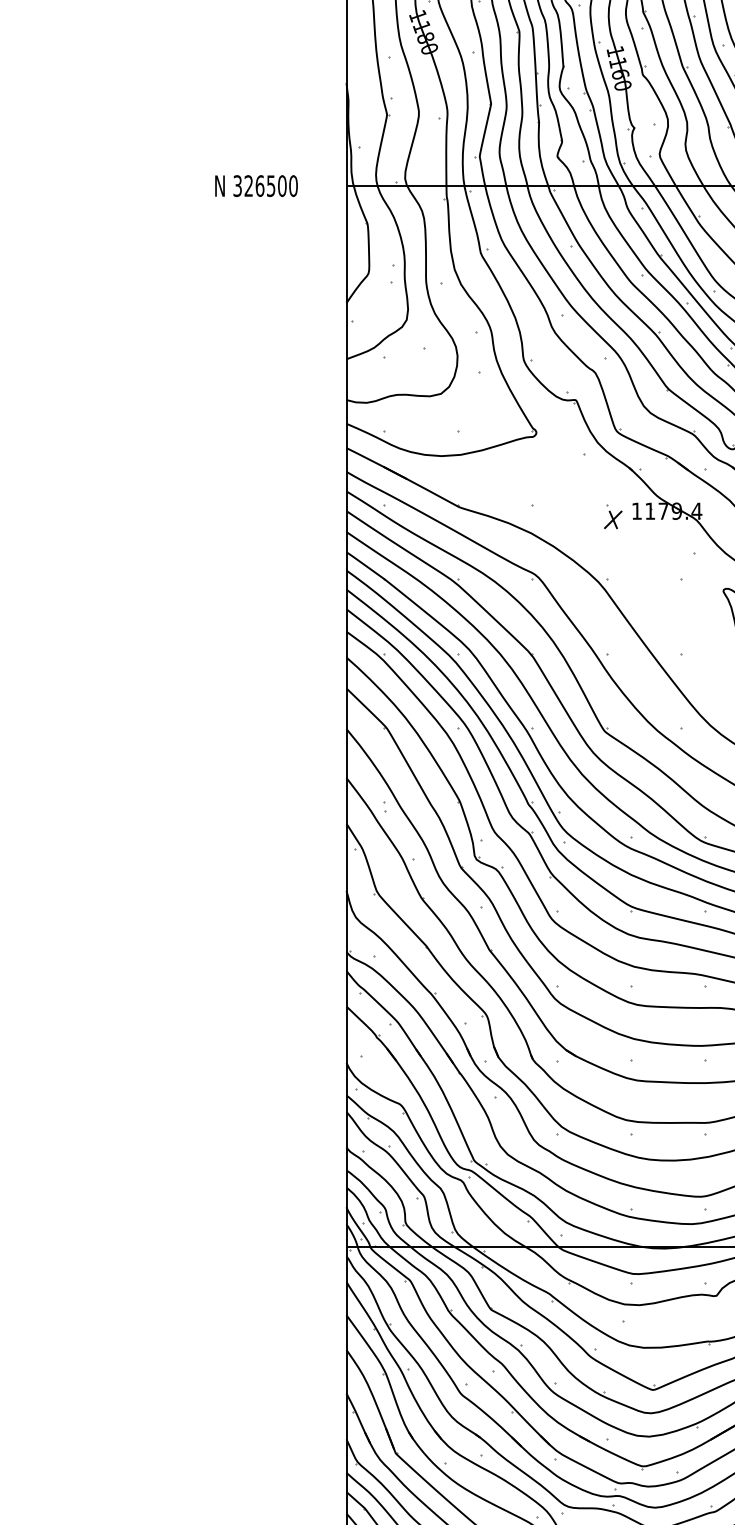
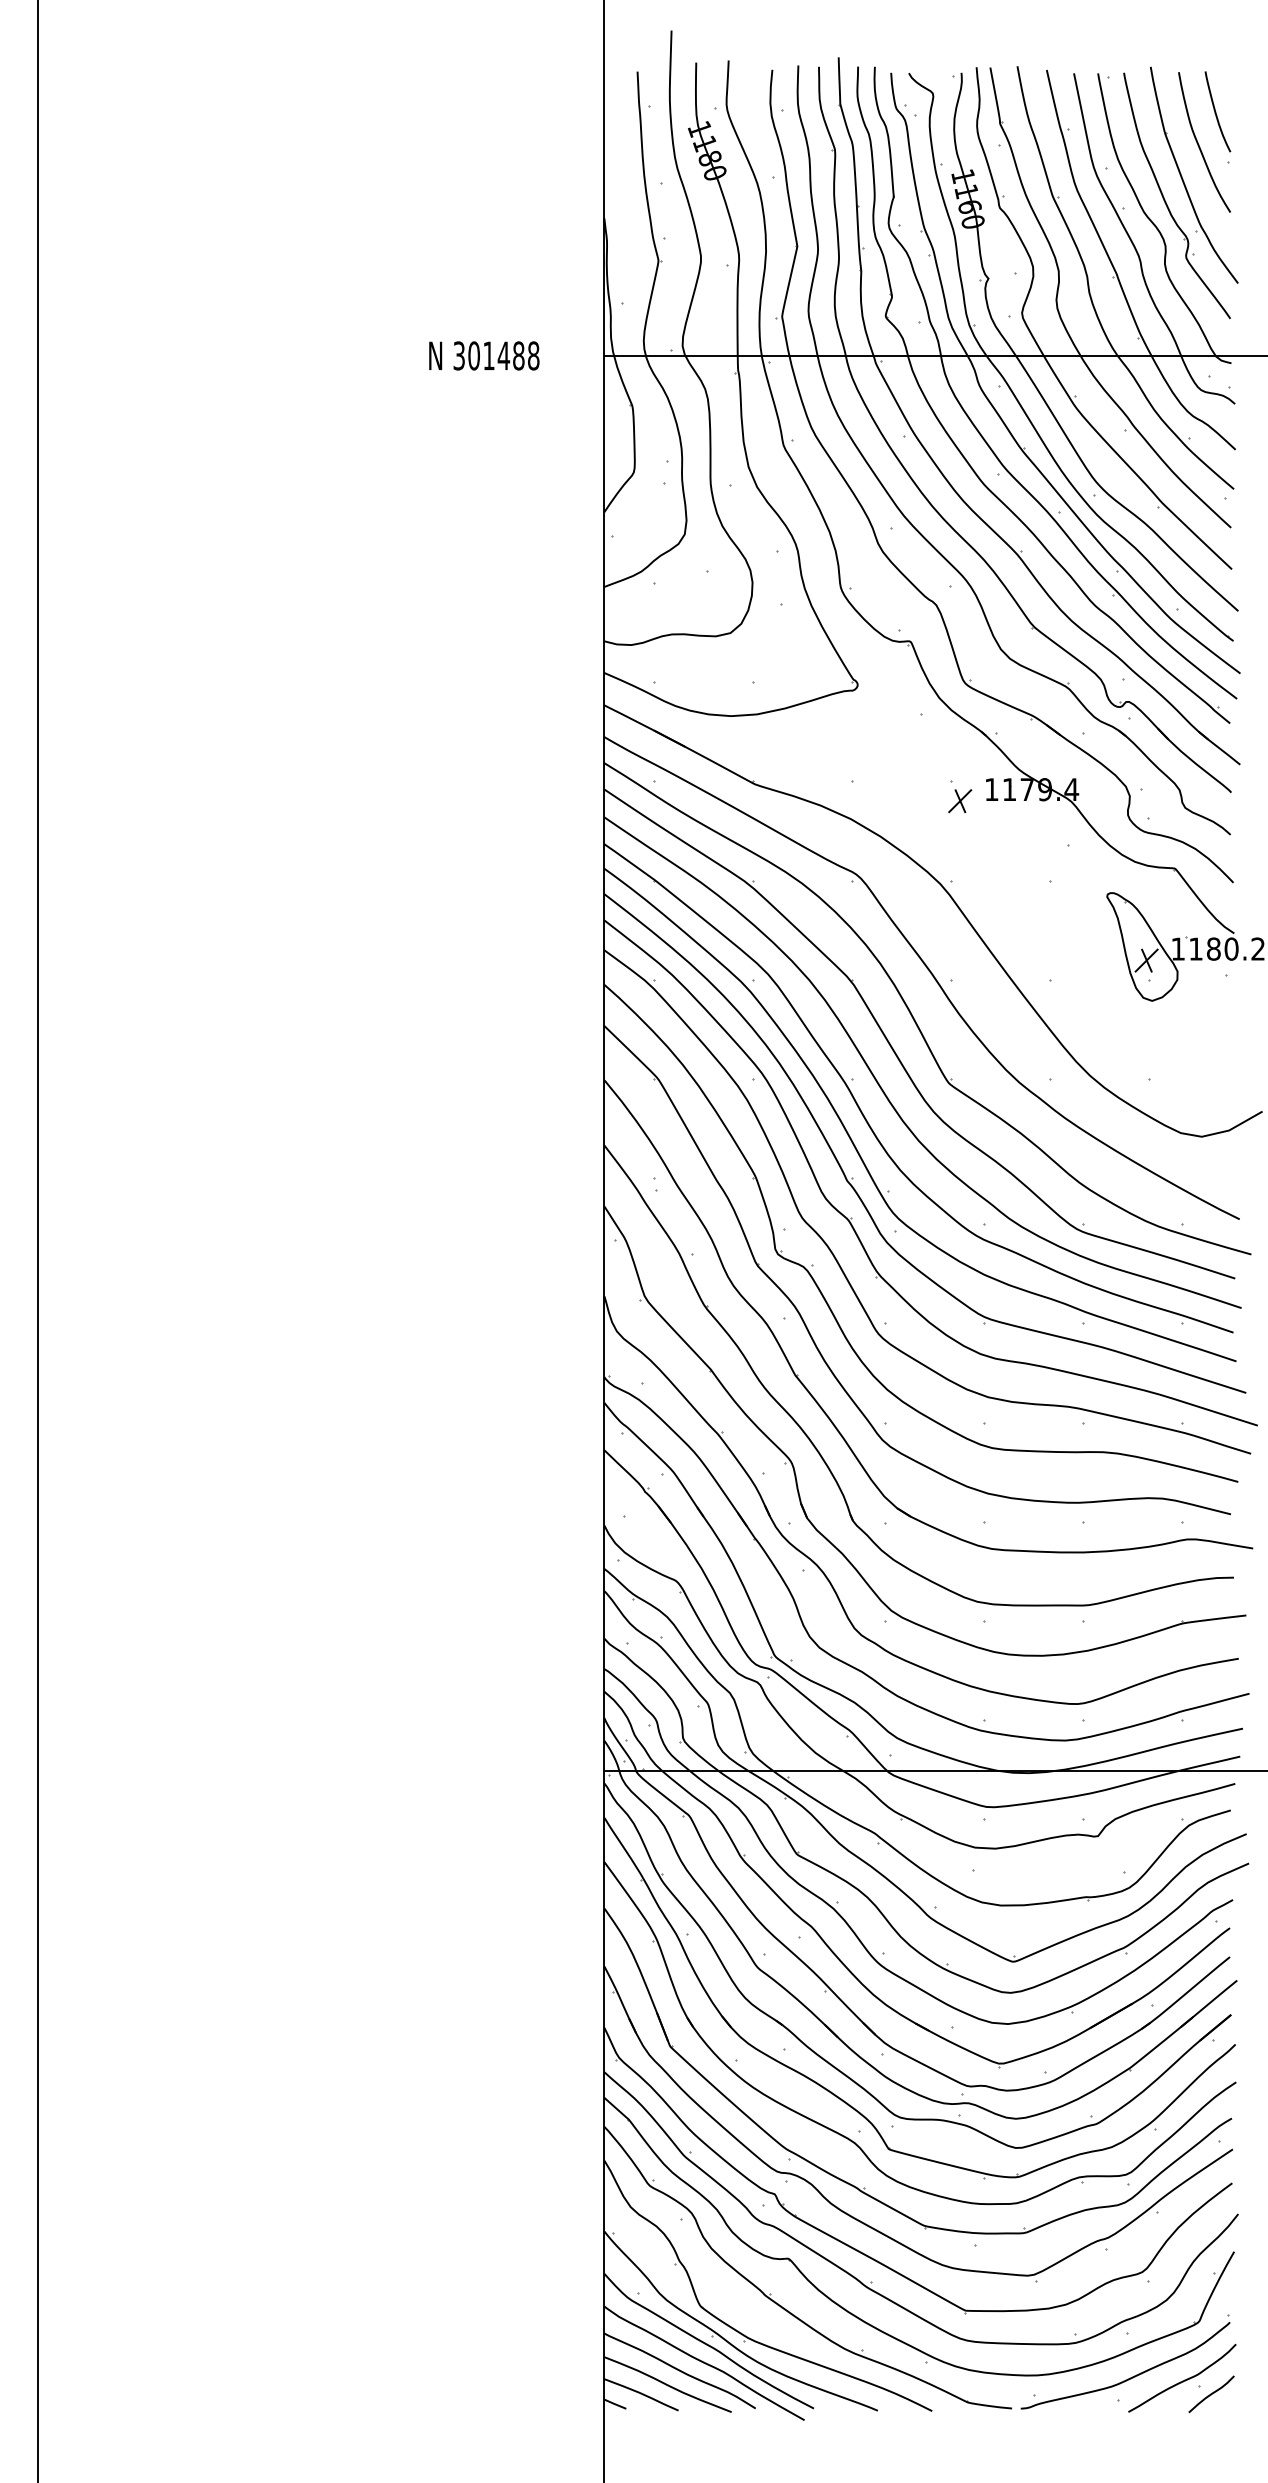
text: (270, 185) -> (503, 355), 326500 -> 301488

